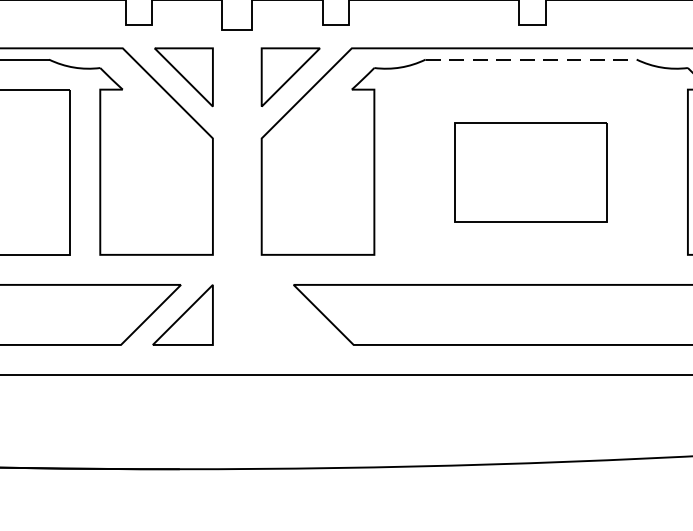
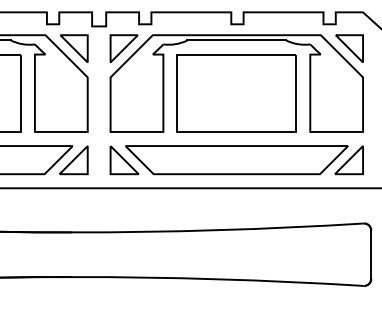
line: (532, 59) -> (237, 40), dashed -> solid
part: (530, 172) -> (236, 93), size x1.67
part: (291, 315) -> (124, 160), added

